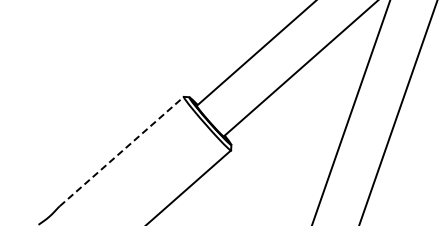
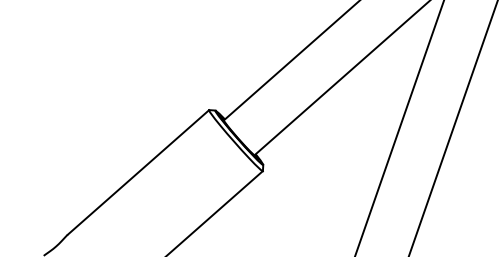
line: (121, 151) -> (138, 172), dashed -> solid

